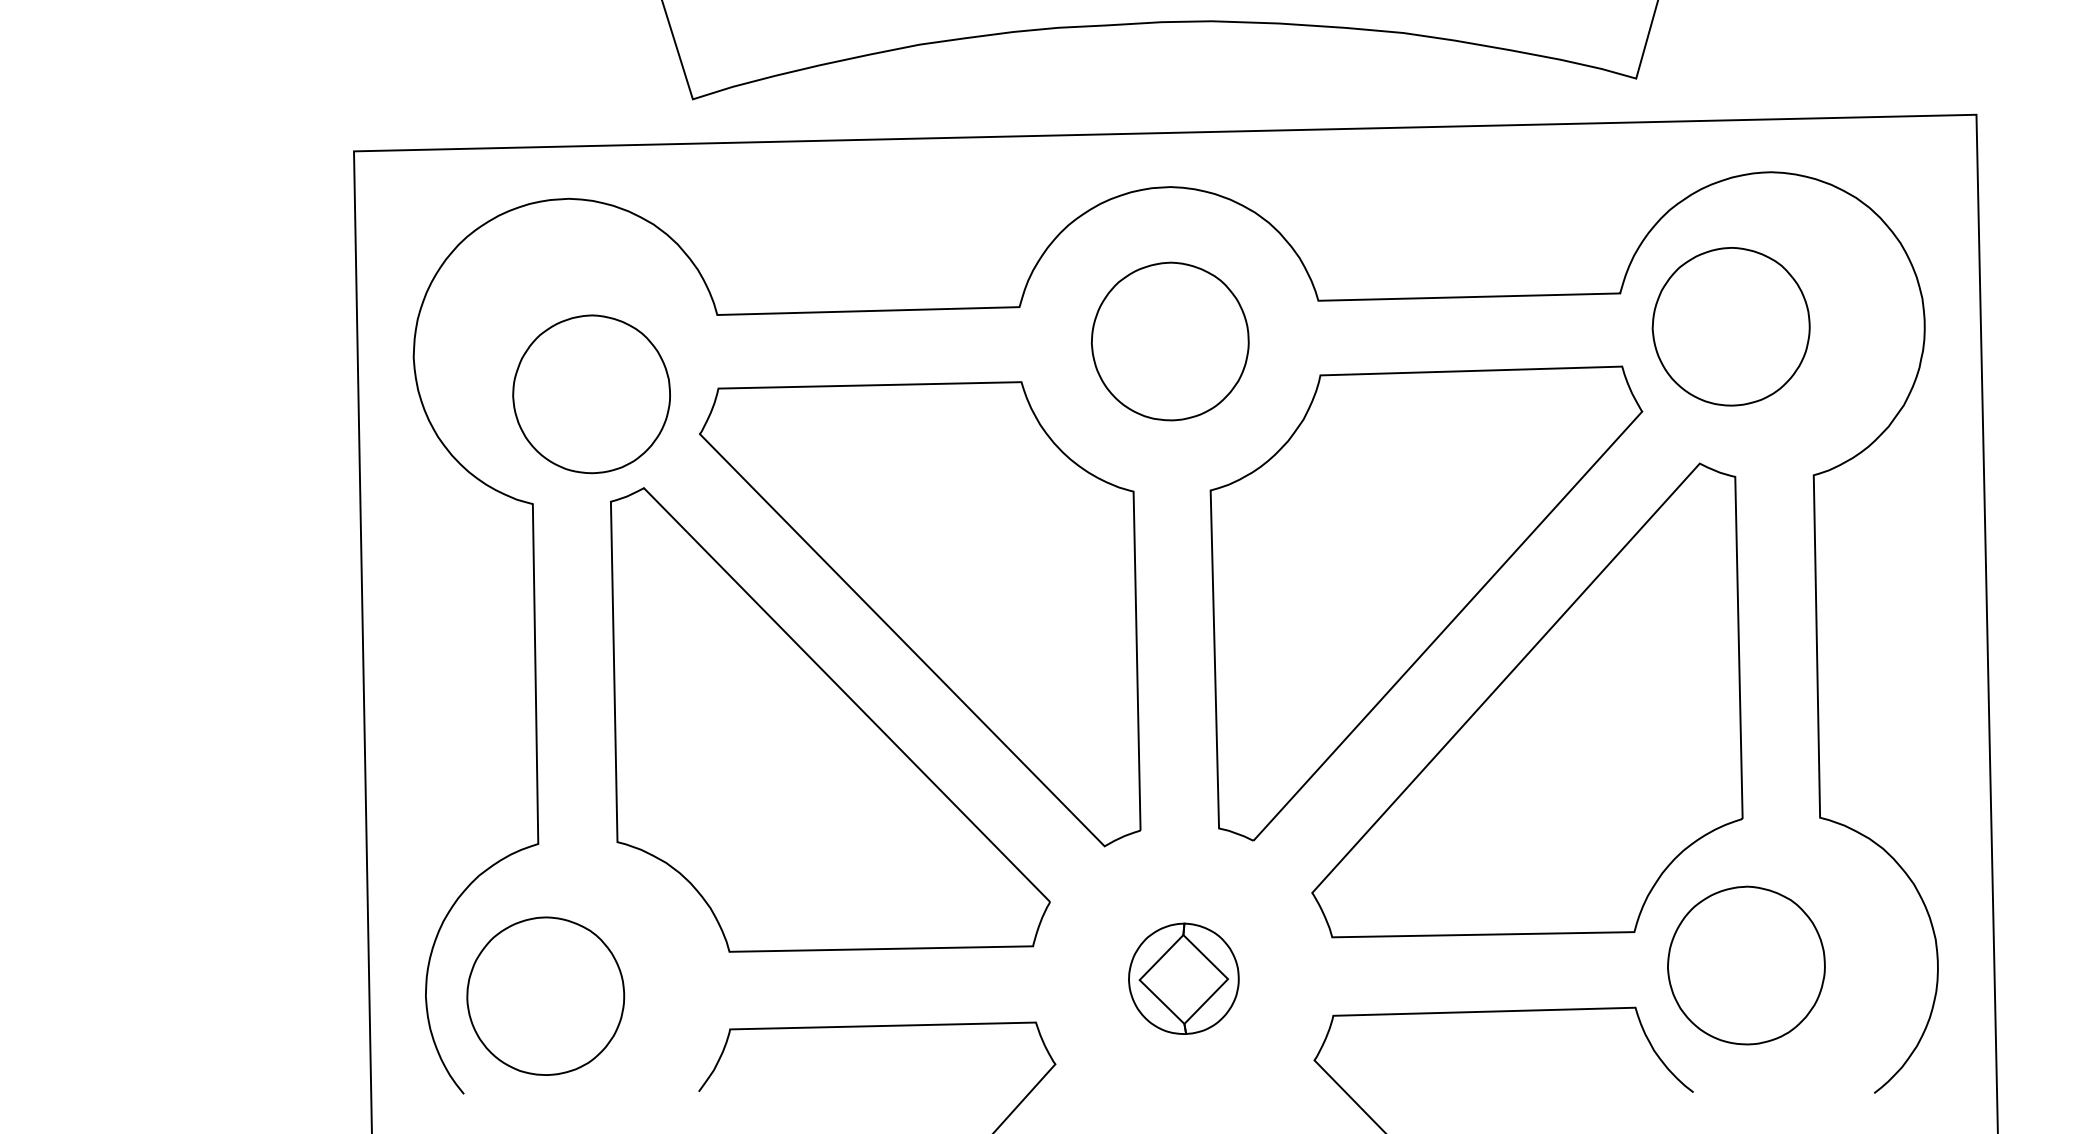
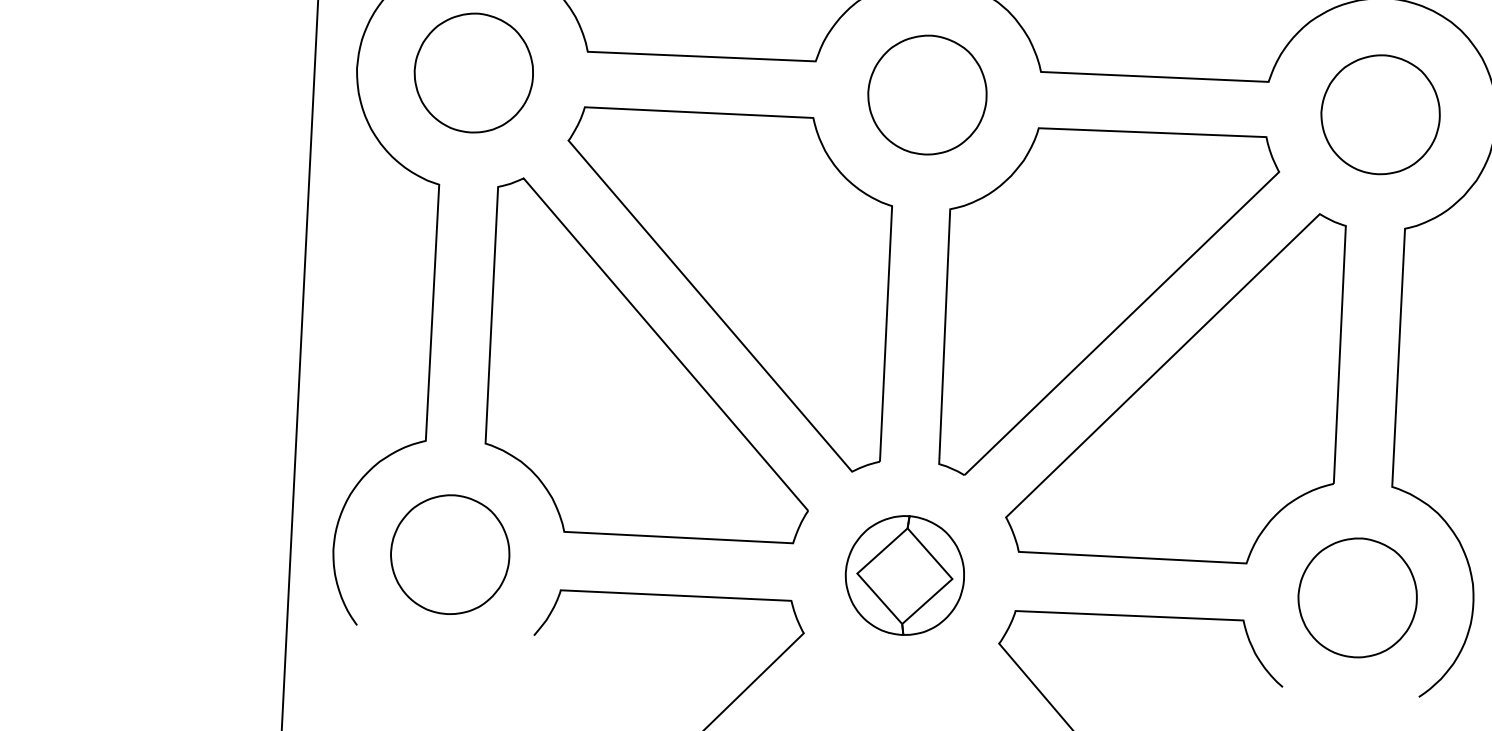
part: (1730, 326) -> (1380, 114), moved
part: (591, 394) -> (473, 73), moved
part: (1746, 965) -> (1357, 597), moved
part: (1183, 978) -> (904, 575), size x1.43
part: (545, 995) -> (450, 554), moved

